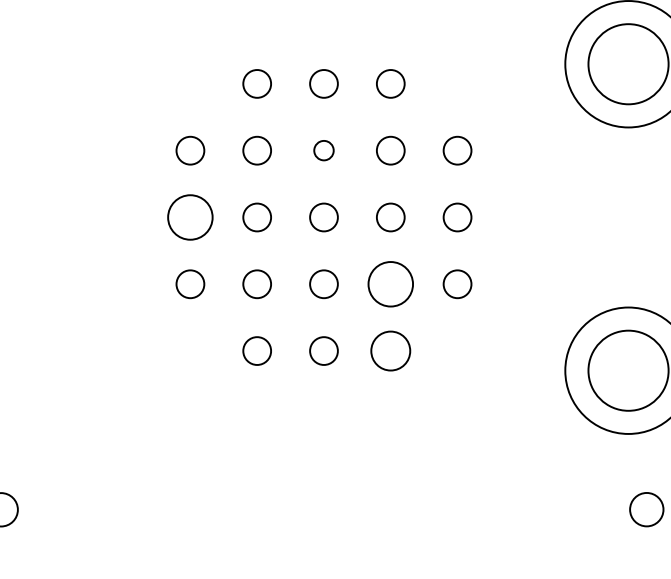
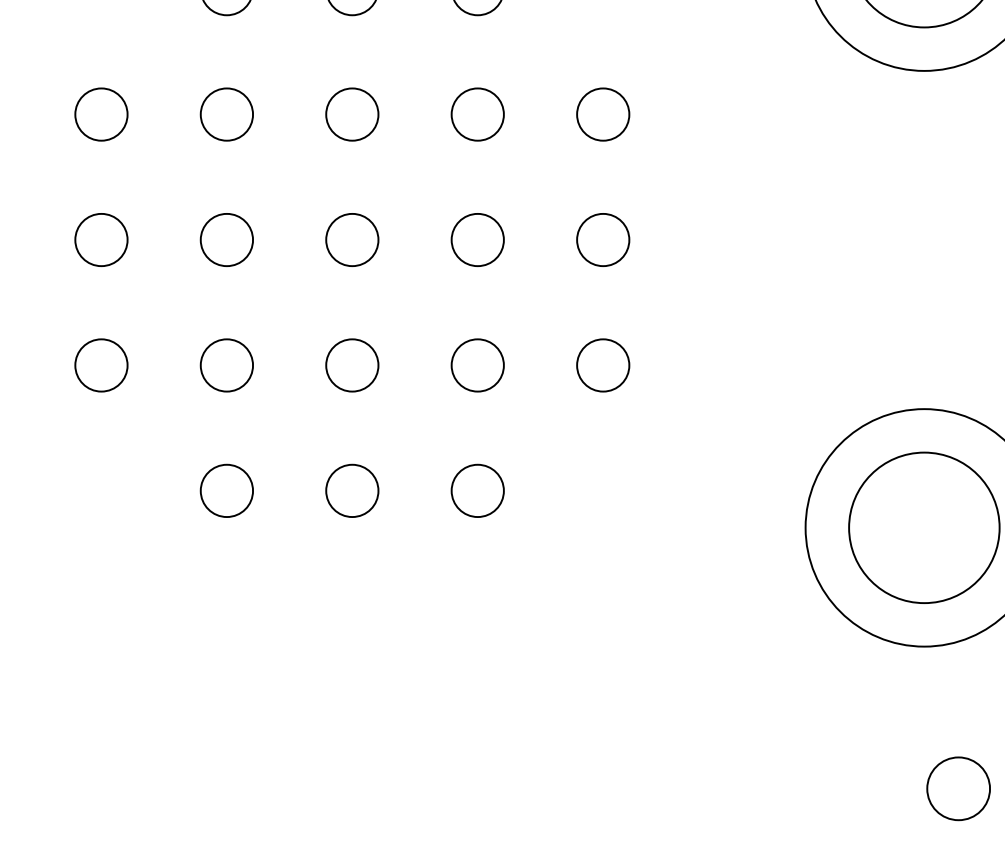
circle: (323, 150) -> (351, 114), size x1.43
circle: (190, 217) -> (101, 240), size x0.62
circle: (390, 284) -> (477, 365), size x0.62
circle: (390, 350) -> (477, 489), size x0.71

